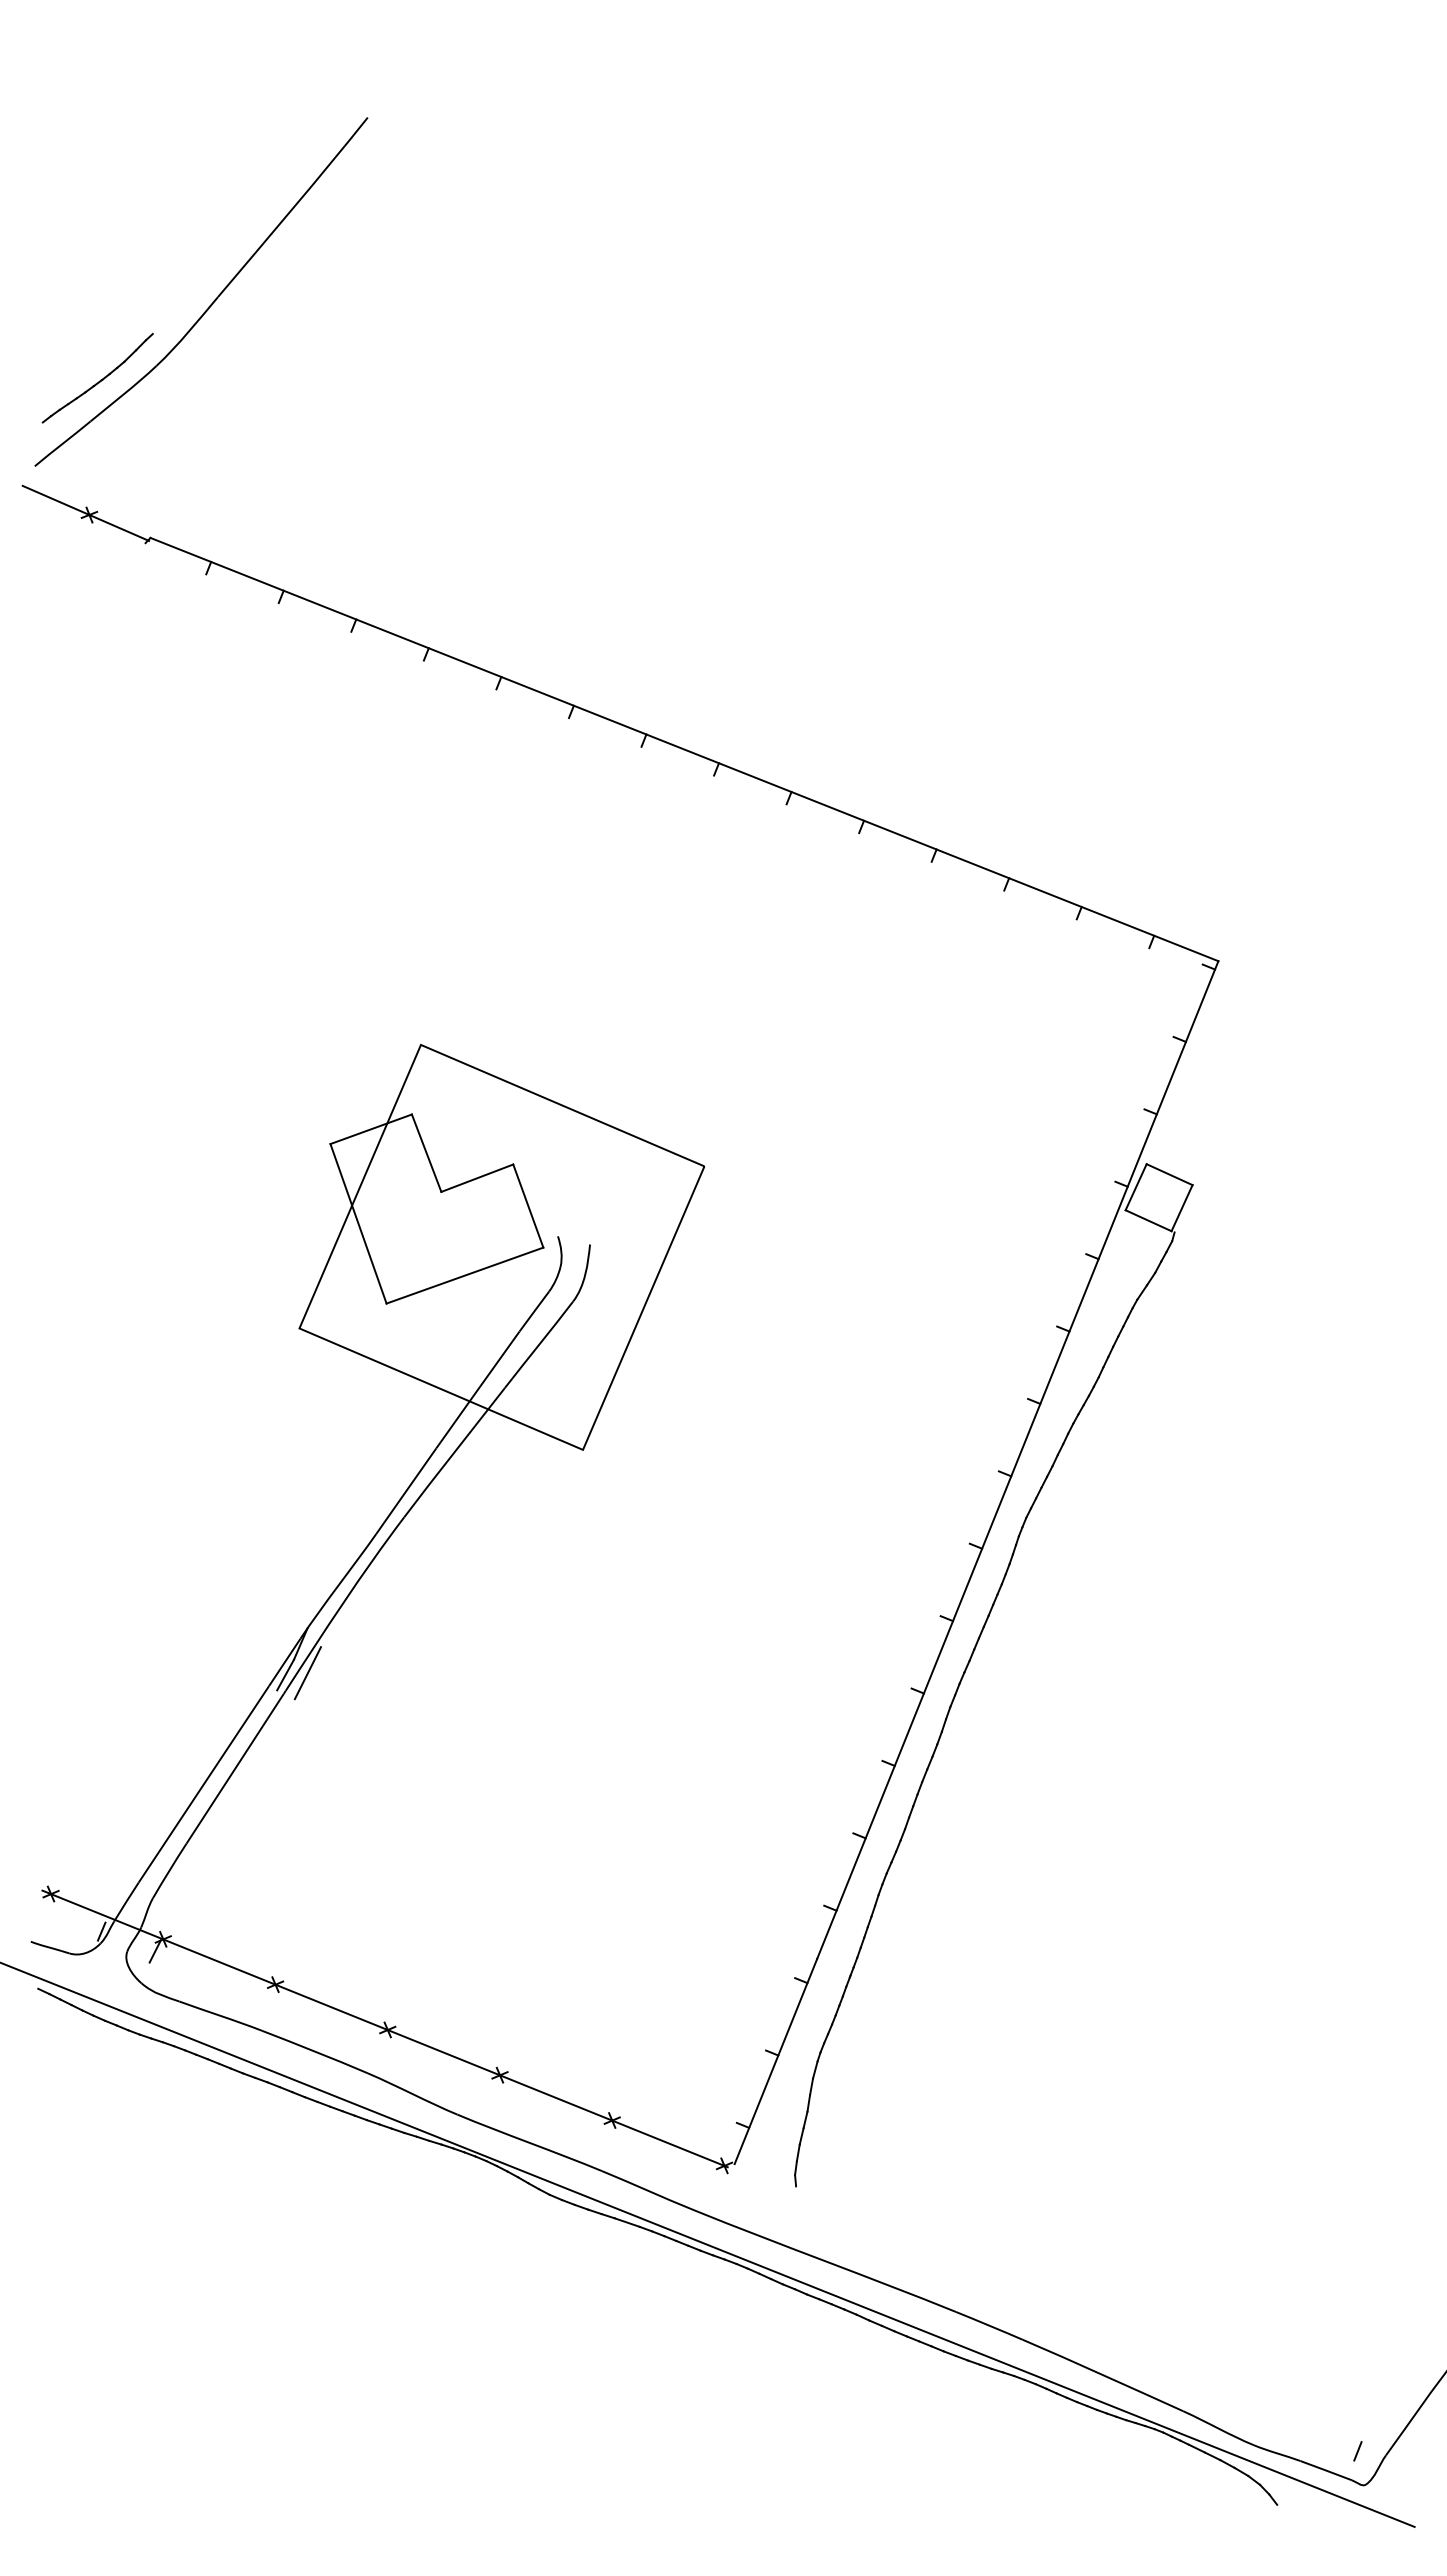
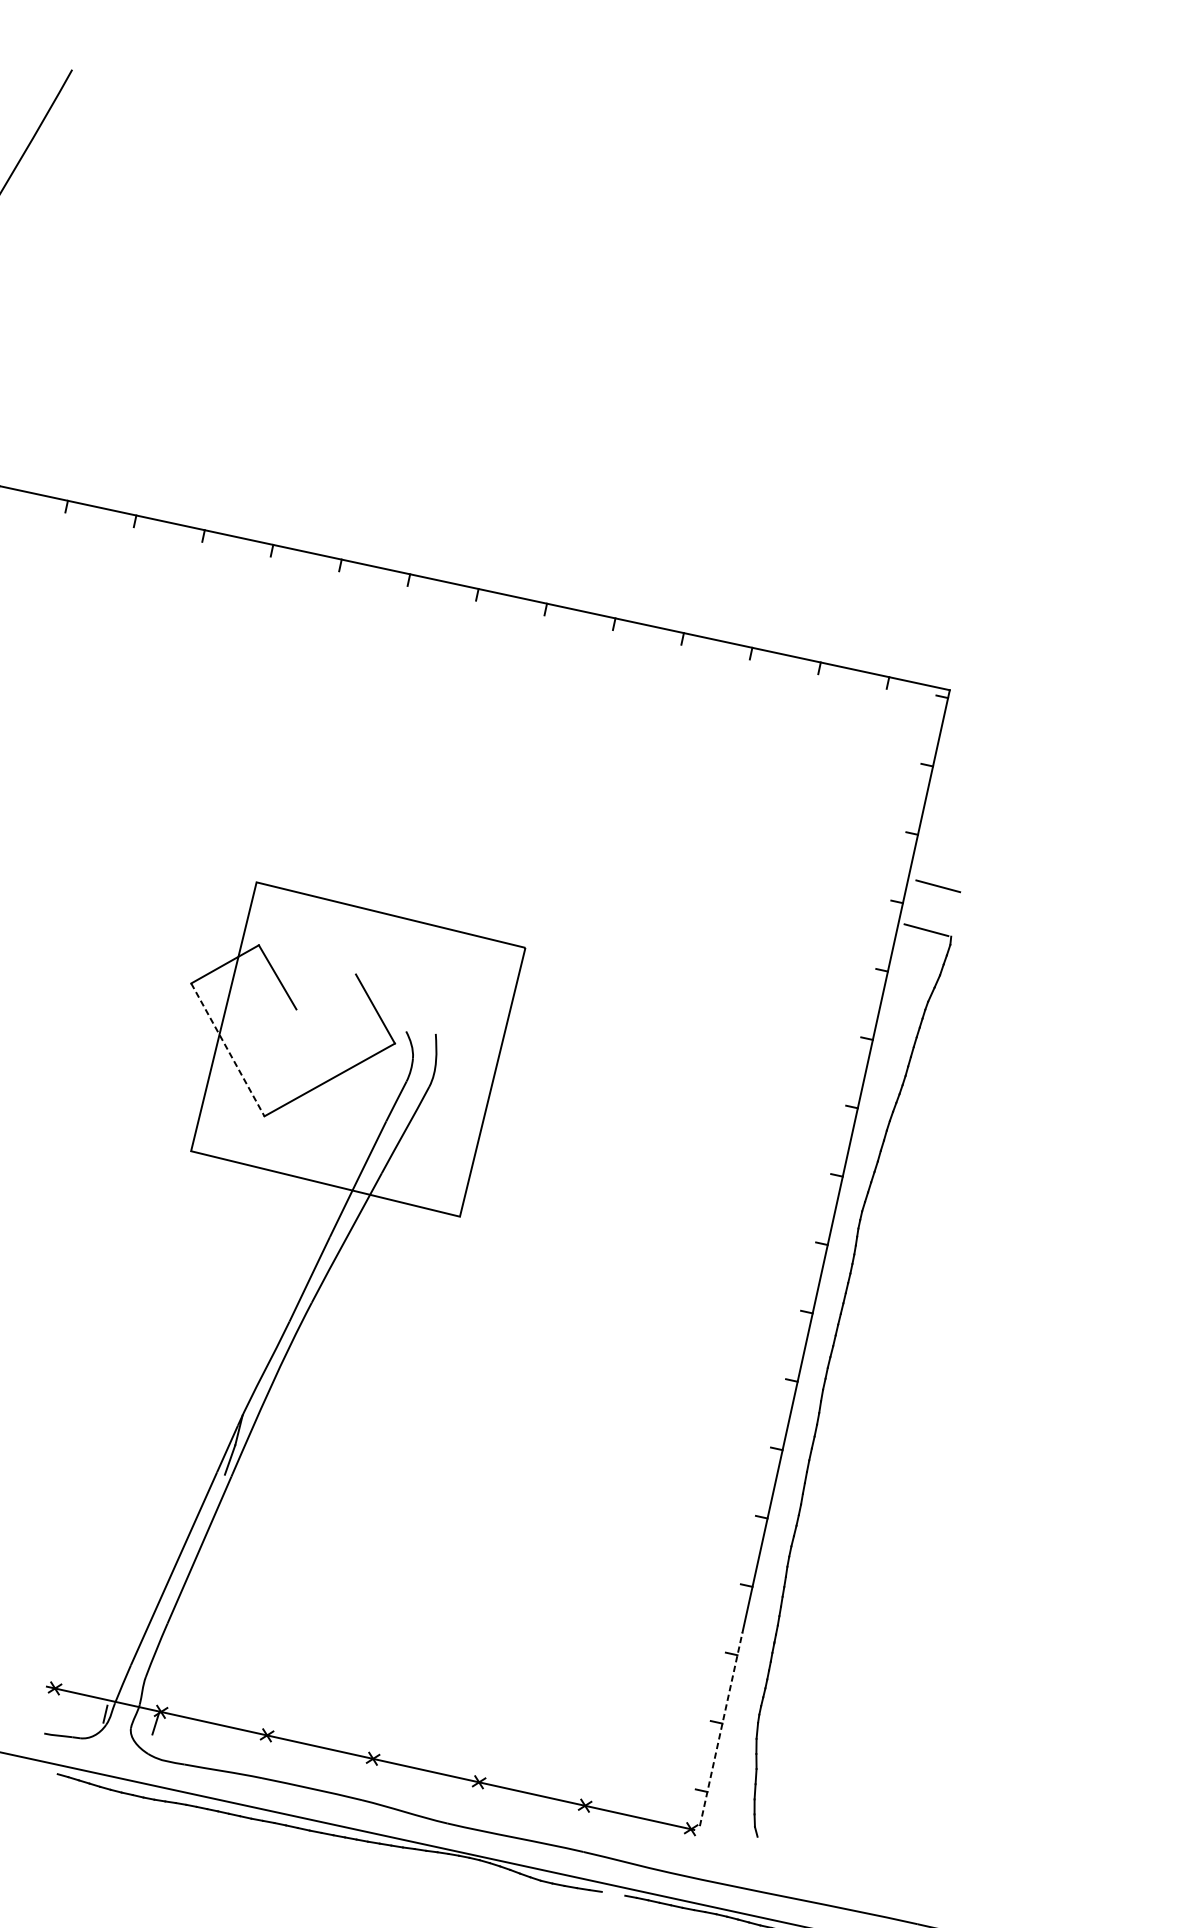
line: (477, 1177) -> (326, 991), removed
line: (1135, 1187) -> (909, 902), removed
line: (1181, 1208) -> (953, 914), removed
line: (358, 1223) -> (227, 1049), solid -> dashed
line: (307, 1673) -> (249, 1455), removed
line: (775, 2061) -> (720, 1729), solid -> dashed
line: (626, 2222) -> (612, 1893), removed

